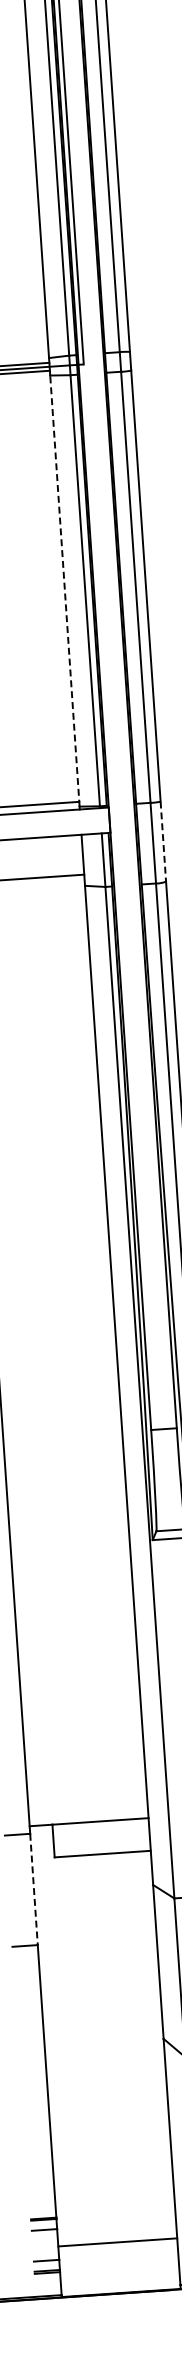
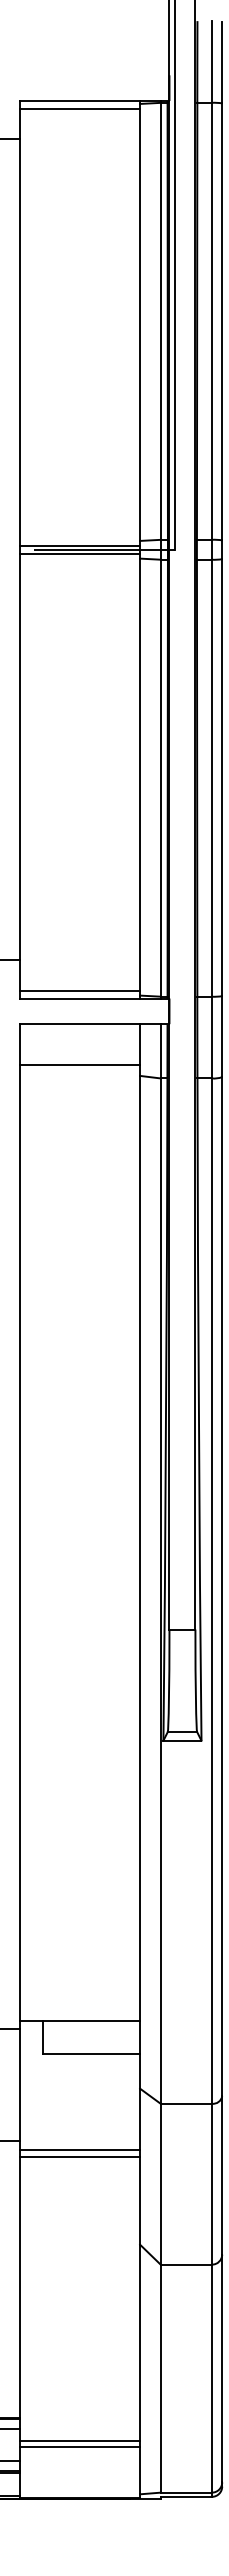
line: (65, 590) -> (140, 776), dashed -> solid
line: (163, 841) -> (222, 1036), dashed -> solid
line: (33, 1889) -> (19, 2085), dashed -> solid
line: (97, 1950) -> (79, 2150), added
line: (97, 1956) -> (79, 2157), added
line: (116, 2236) -> (79, 2440), added

